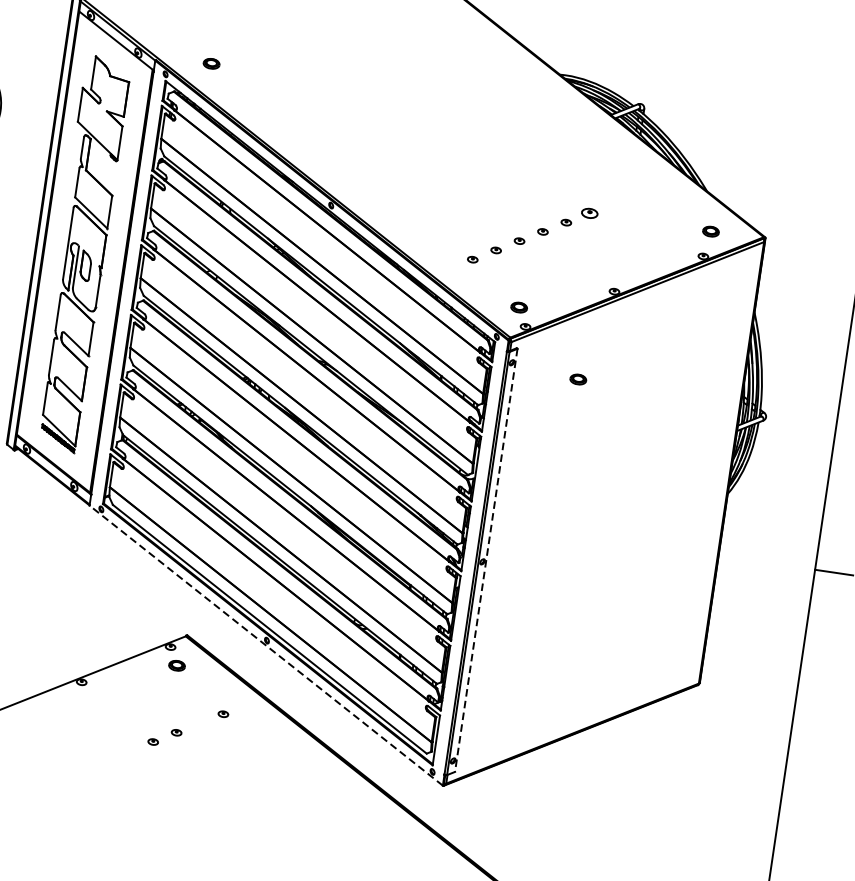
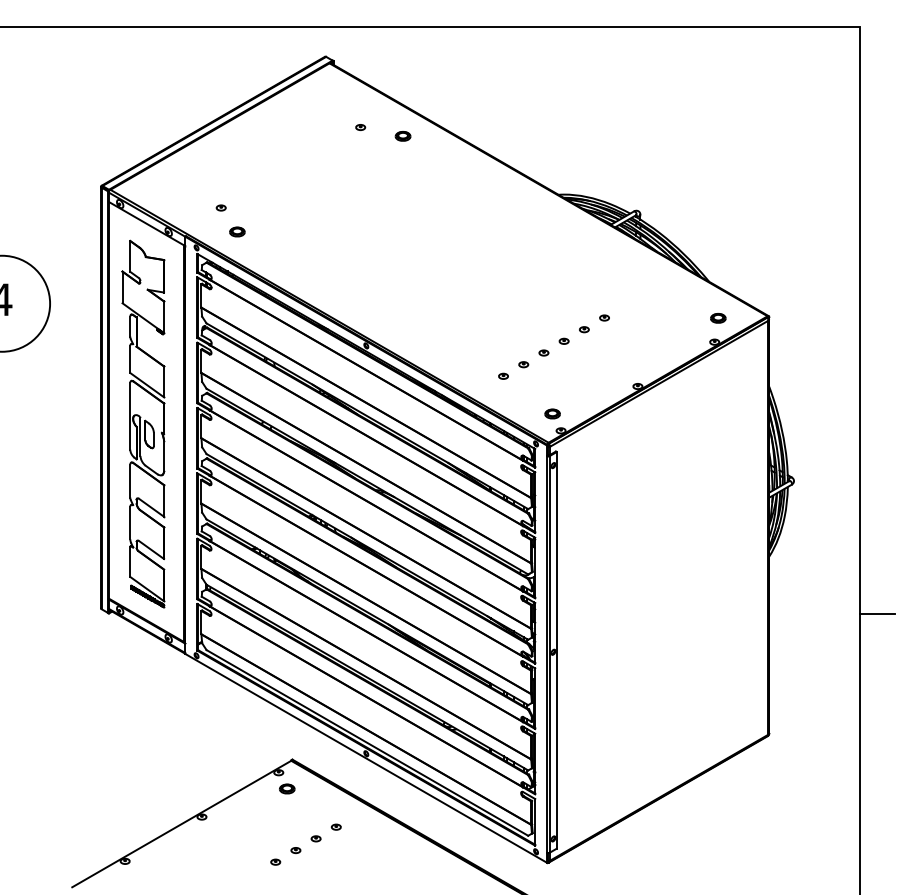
part: (197, 35) -> (220, 207), added
part: (589, 212) -> (604, 317), size x0.62
part: (578, 378) -> (616, 471), removed
line: (486, 560) -> (556, 650), dashed -> solid
line: (265, 645) -> (365, 758), dashed -> solid
part: (199, 723) -> (315, 838), added

